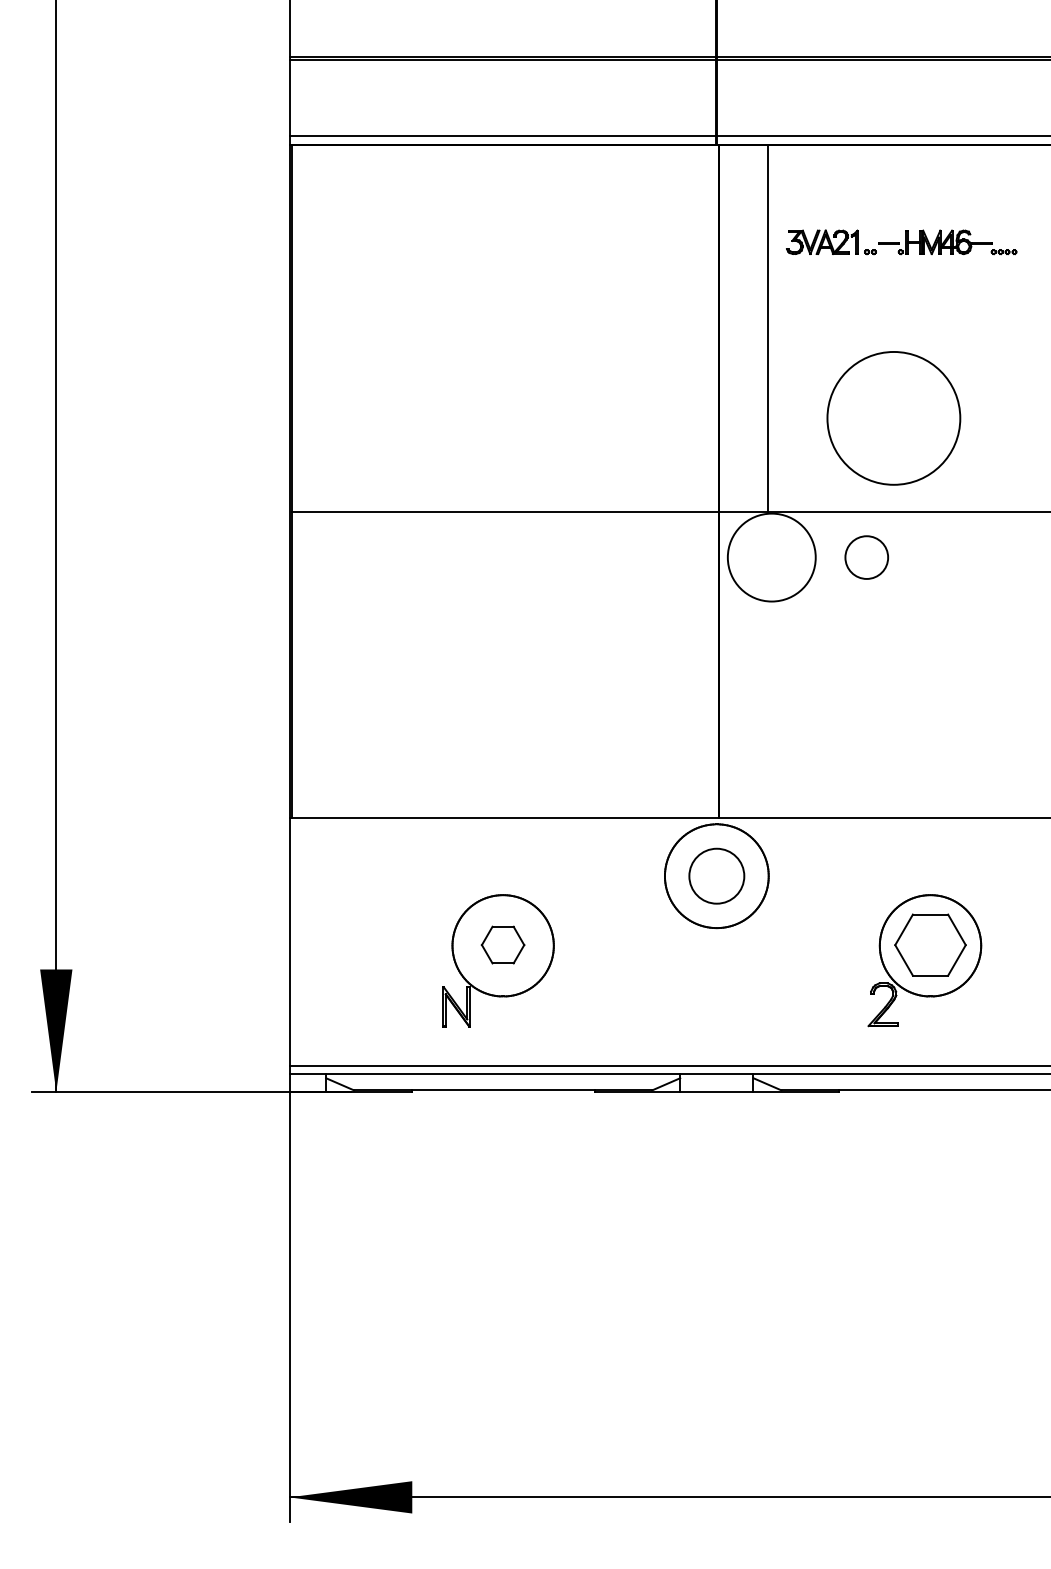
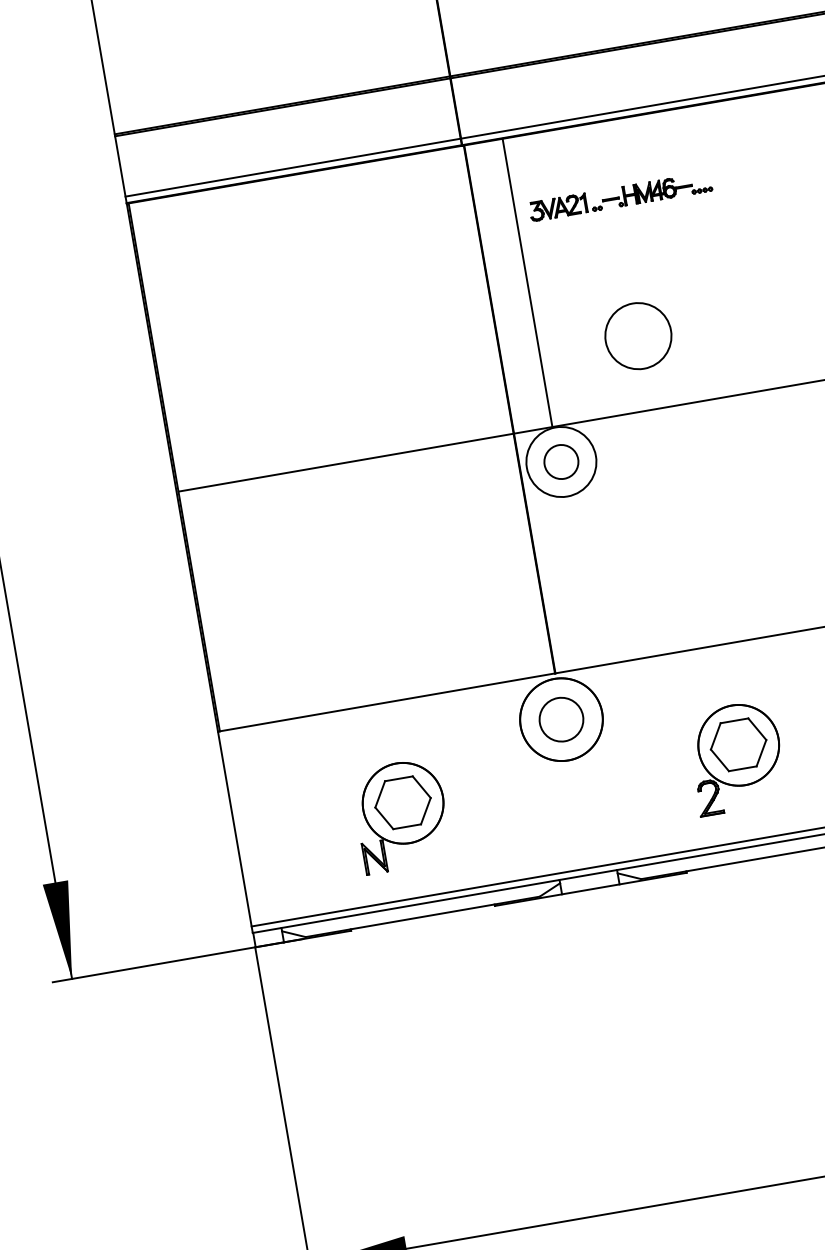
circle: (893, 417) -> (637, 335), size x0.62
circle: (866, 557) -> (561, 461), moved
part: (502, 944) -> (402, 802), size x1.67

